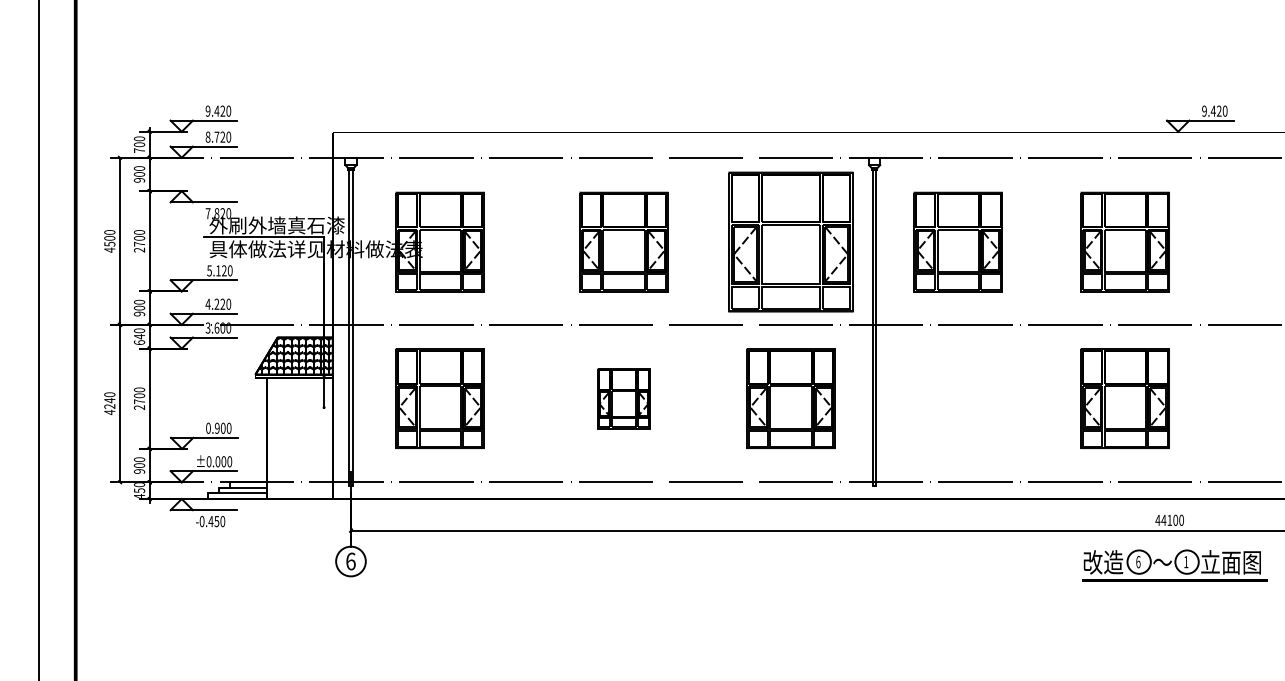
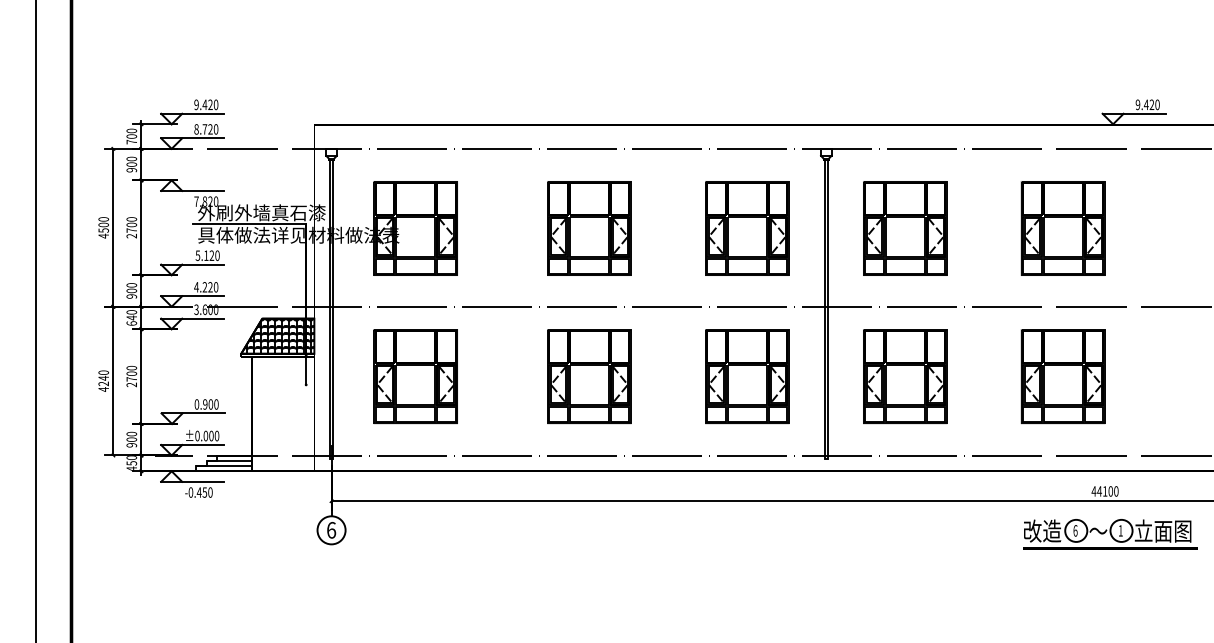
part: (791, 242) -> (747, 228), size x0.71
part: (623, 398) -> (589, 376), size x1.67
part: (958, 398) -> (905, 376), added

